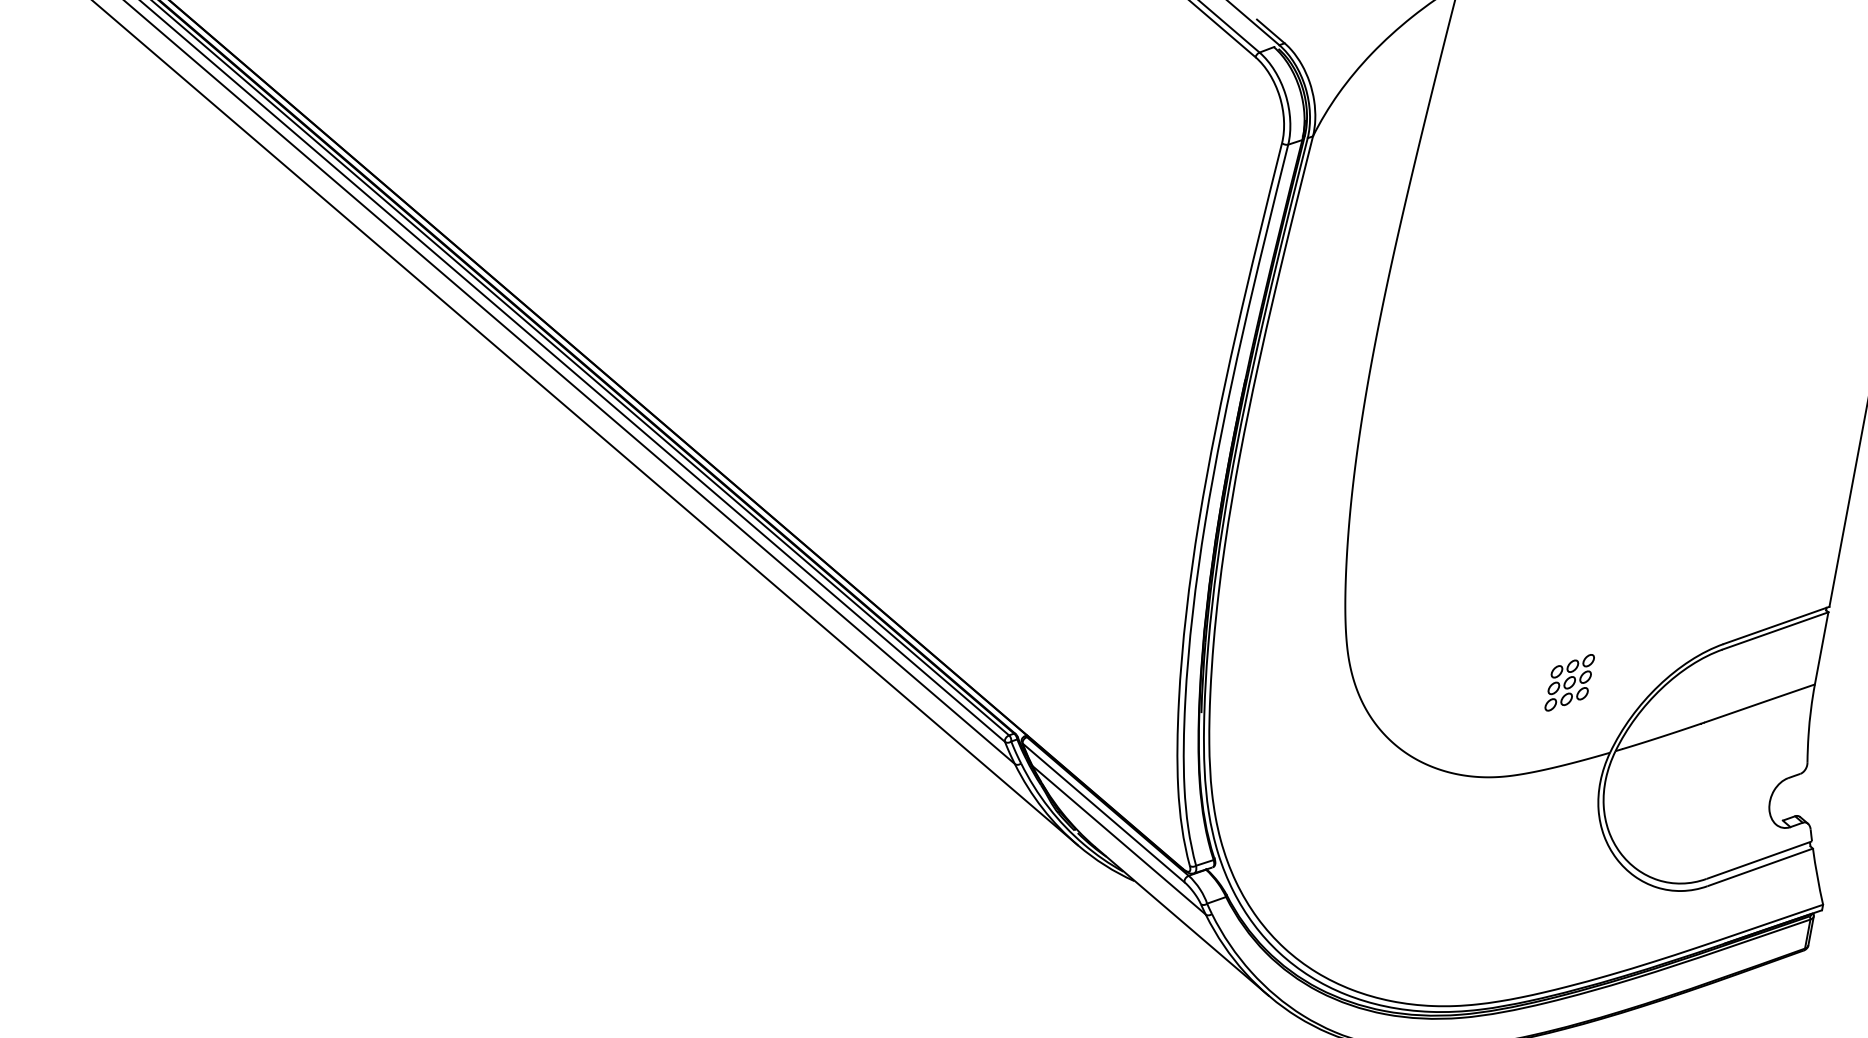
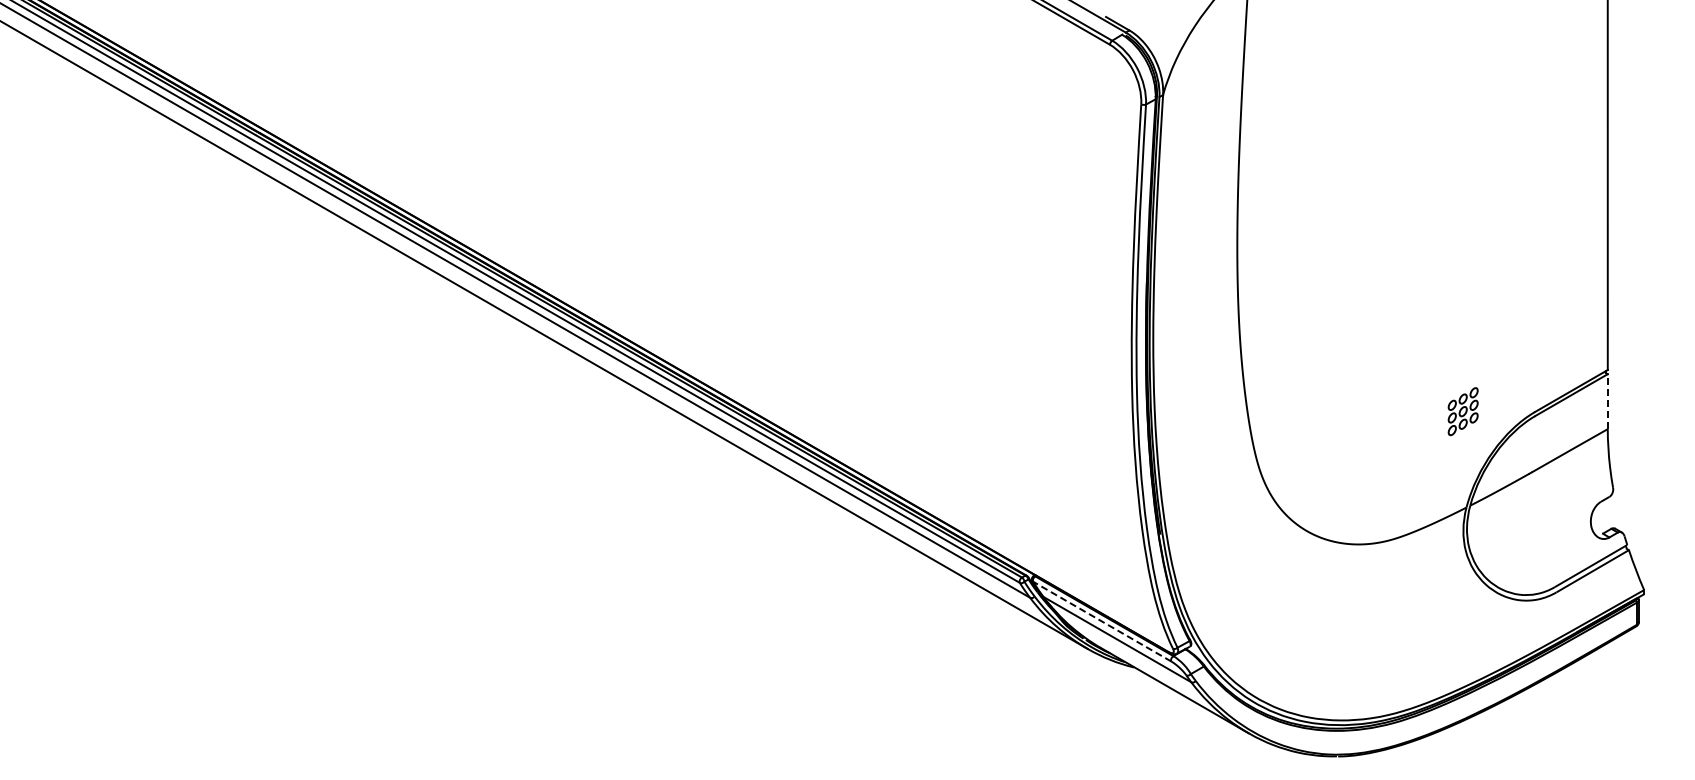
line: (1821, 648) -> (1607, 401), solid -> dashed
part: (1568, 682) -> (1462, 411), moved
line: (1104, 812) -> (1102, 621), solid -> dashed

